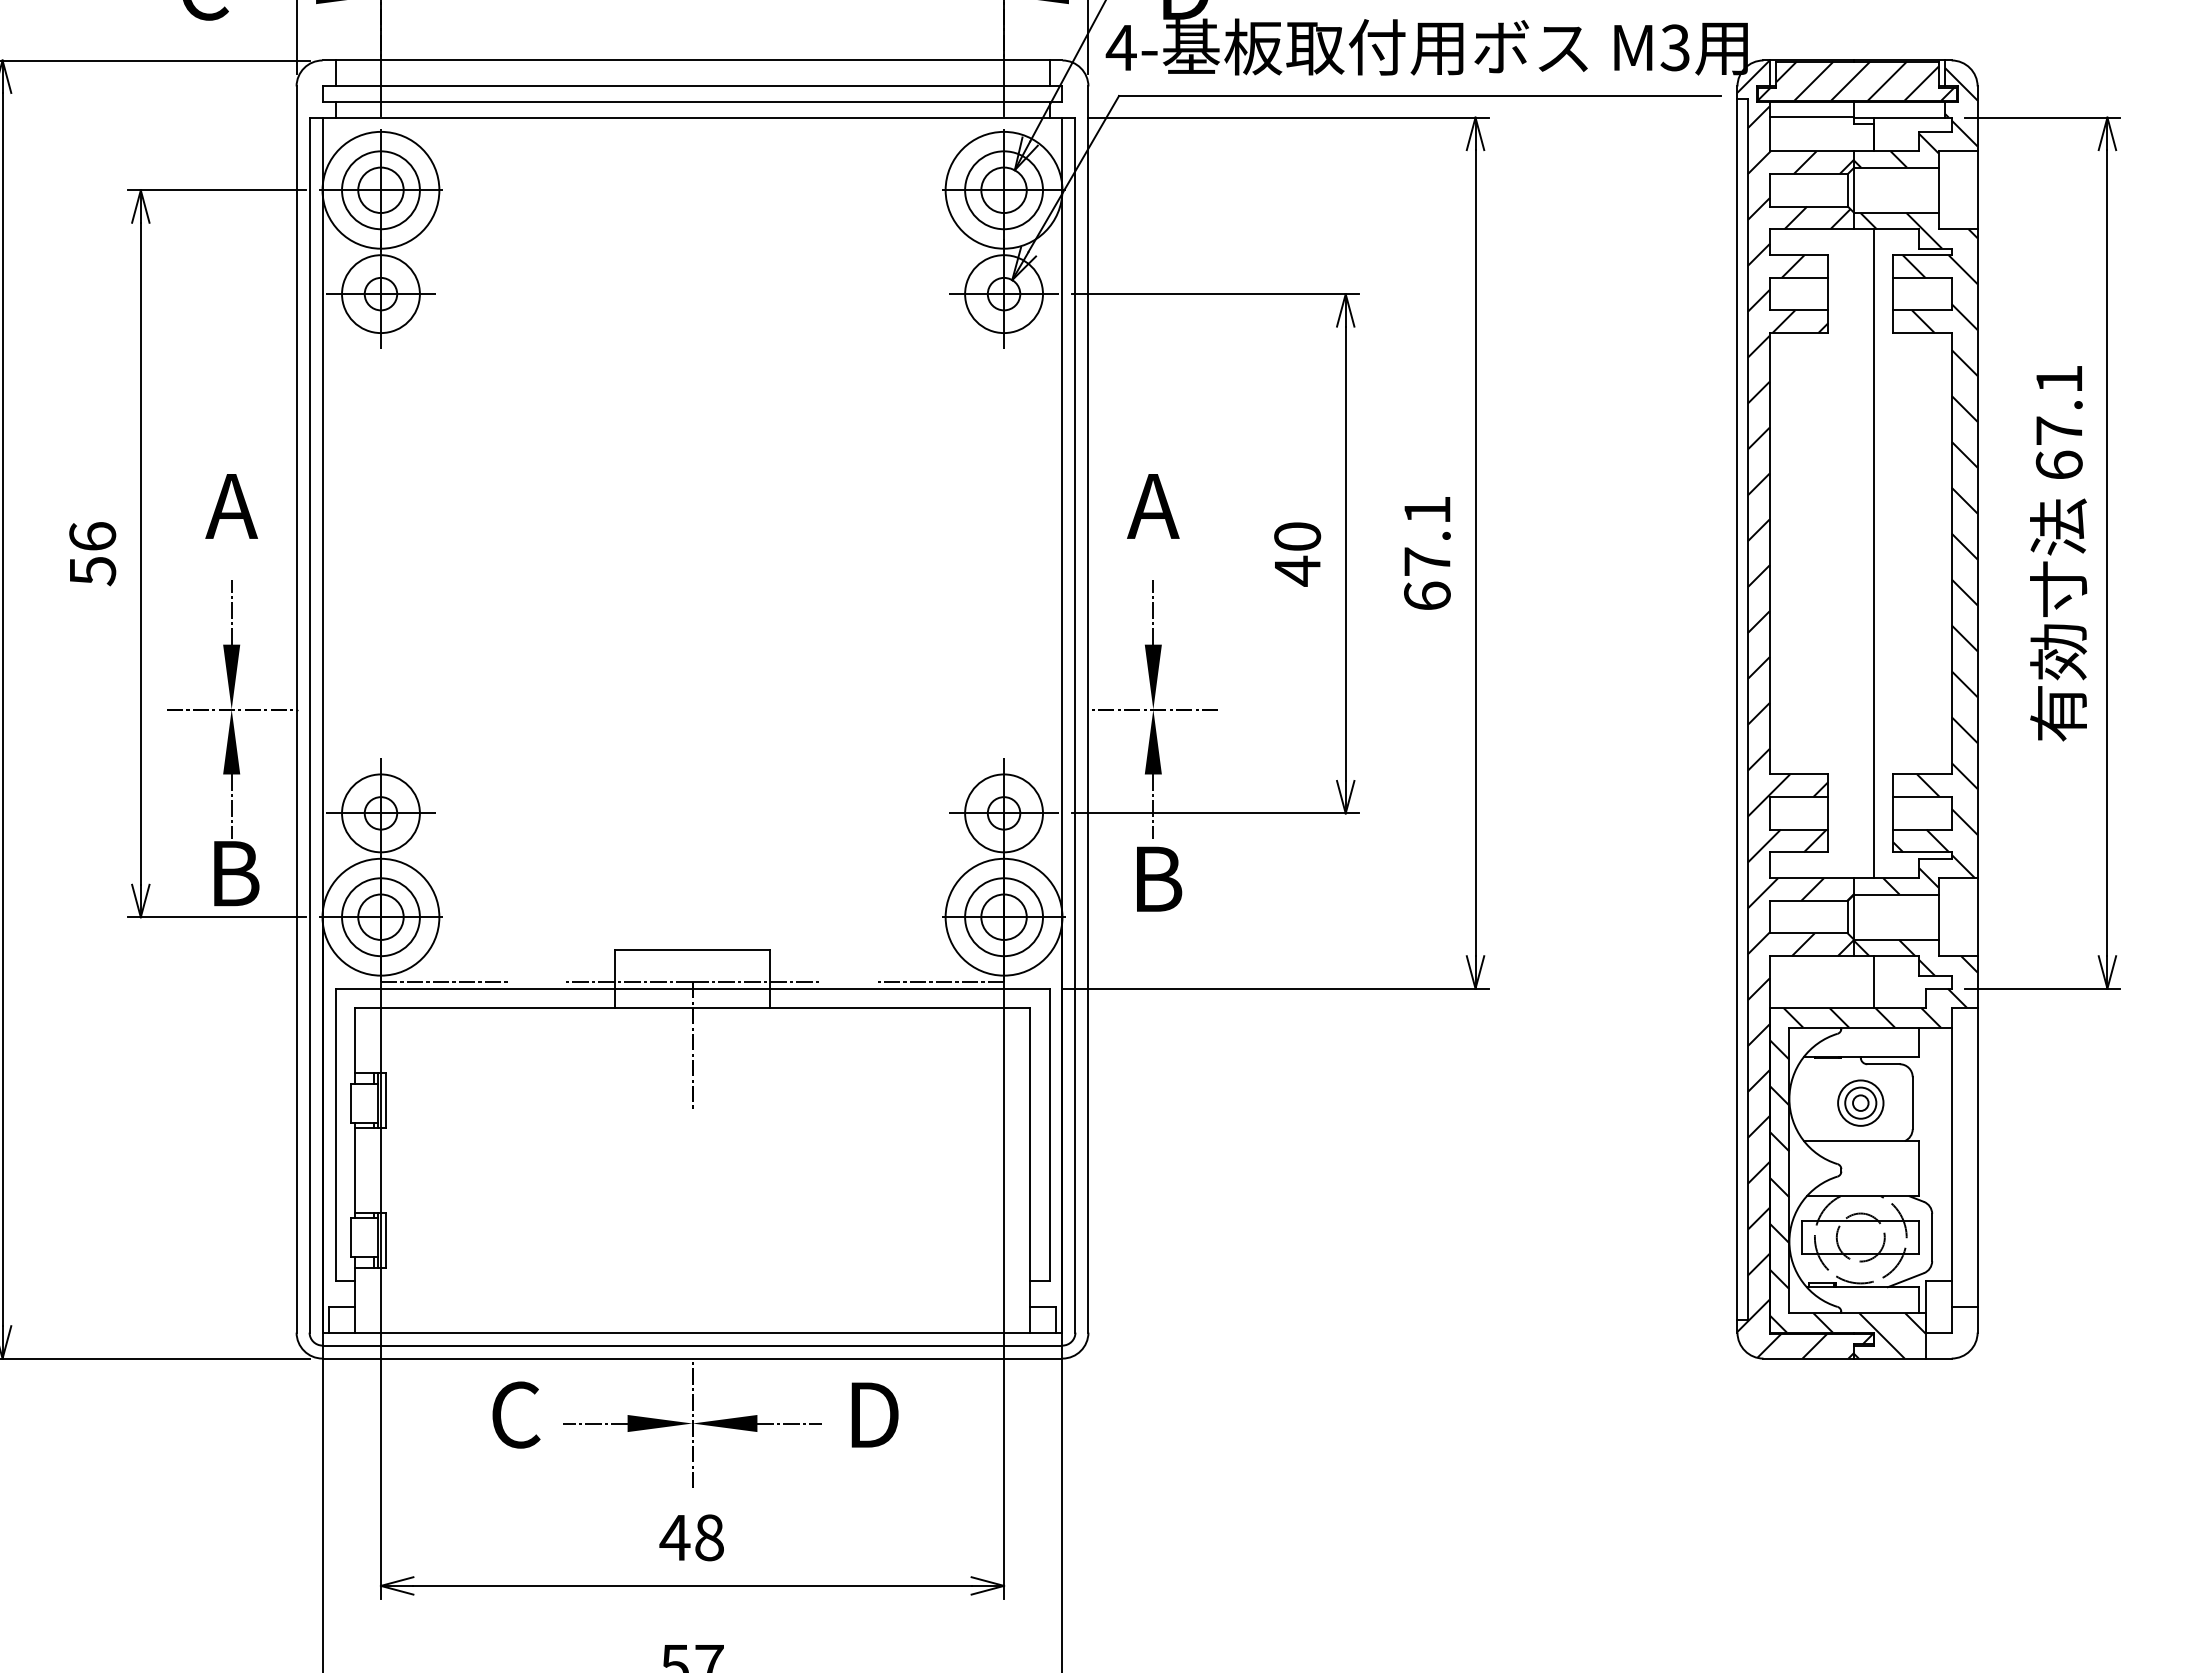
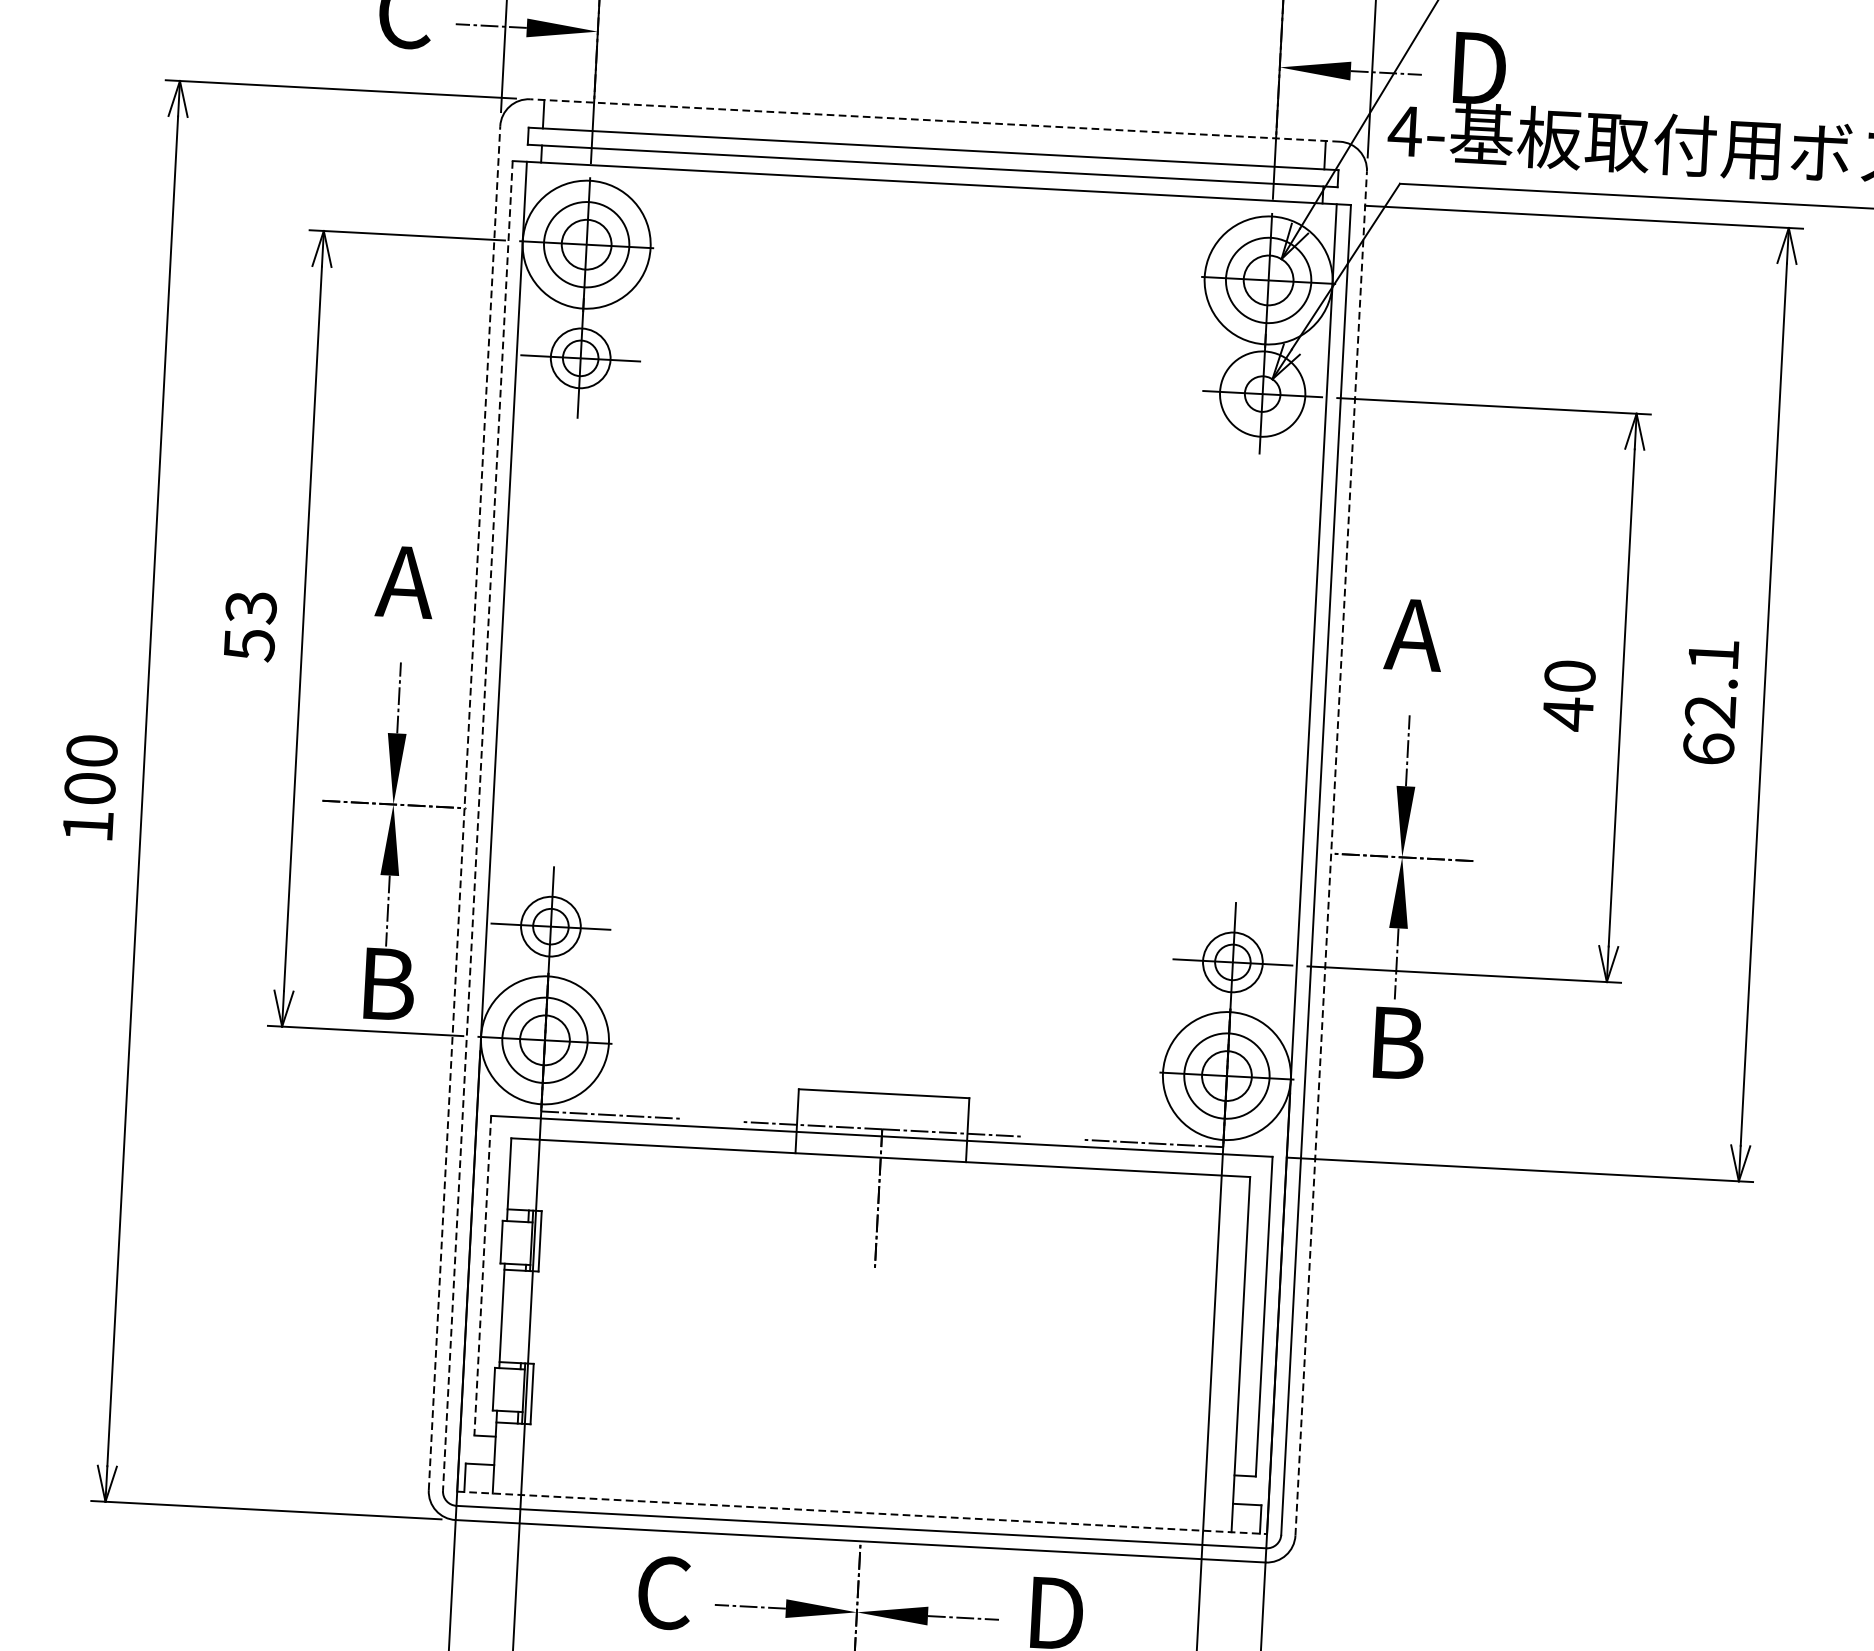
line: (692, 60) -> (935, 120), solid -> dashed
circle: (380, 294) -> (580, 358), size x0.7
text: (92, 536) -> (251, 607), 56 -> 53
text: (1427, 561) -> (1710, 711), 67.1 -> 62.1
line: (296, 709) -> (464, 808), solid -> dashed
line: (1088, 709) -> (1331, 853), solid -> dashed
line: (309, 725) -> (477, 826), solid -> dashed
circle: (380, 813) -> (550, 926), size x0.7
circle: (1004, 813) -> (1233, 962), size x0.7
line: (335, 1135) -> (482, 1276), solid -> dashed
line: (692, 1332) -> (862, 1512), solid -> dashed

